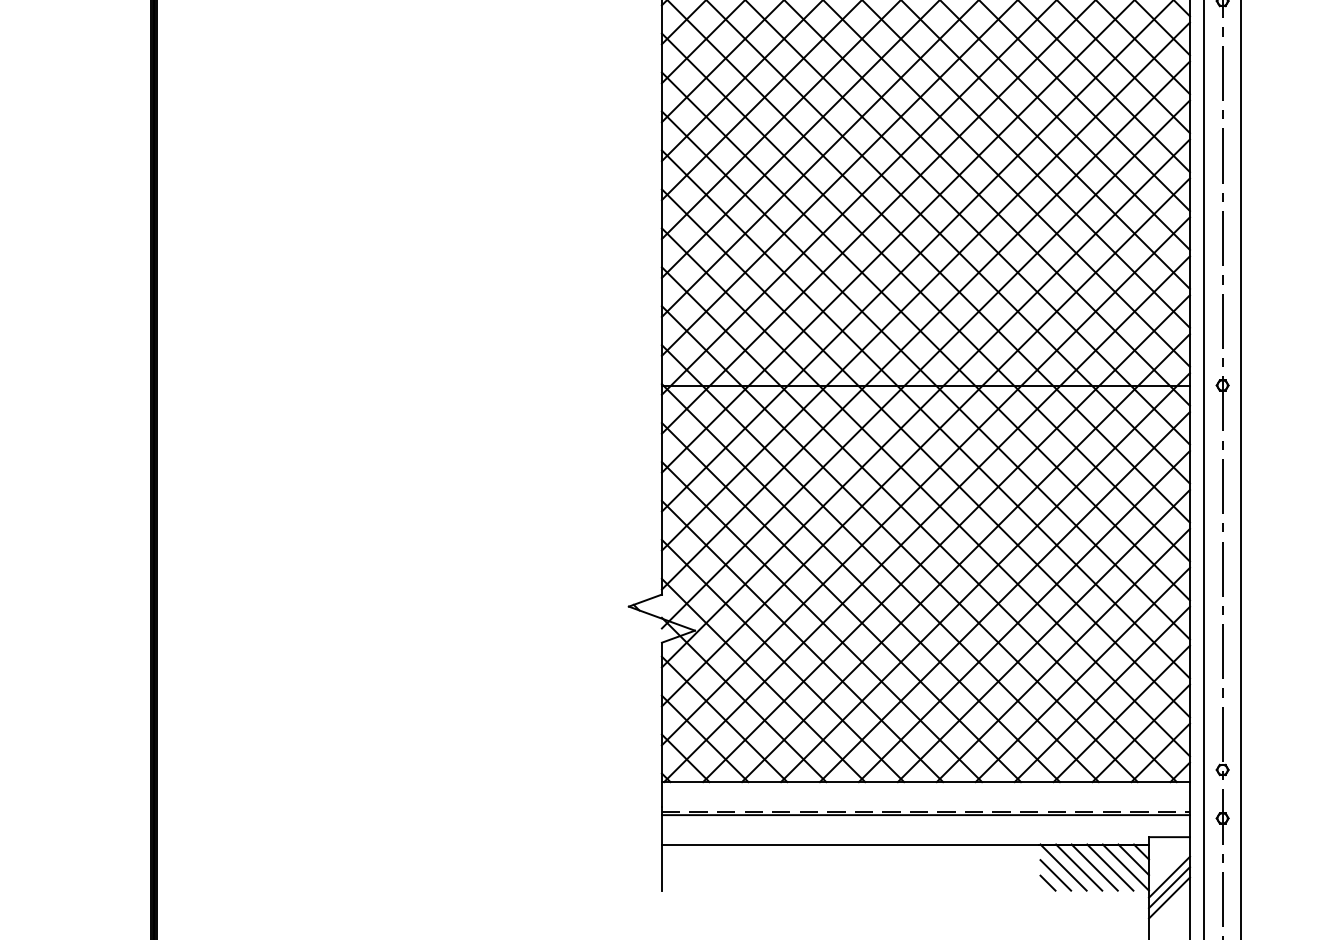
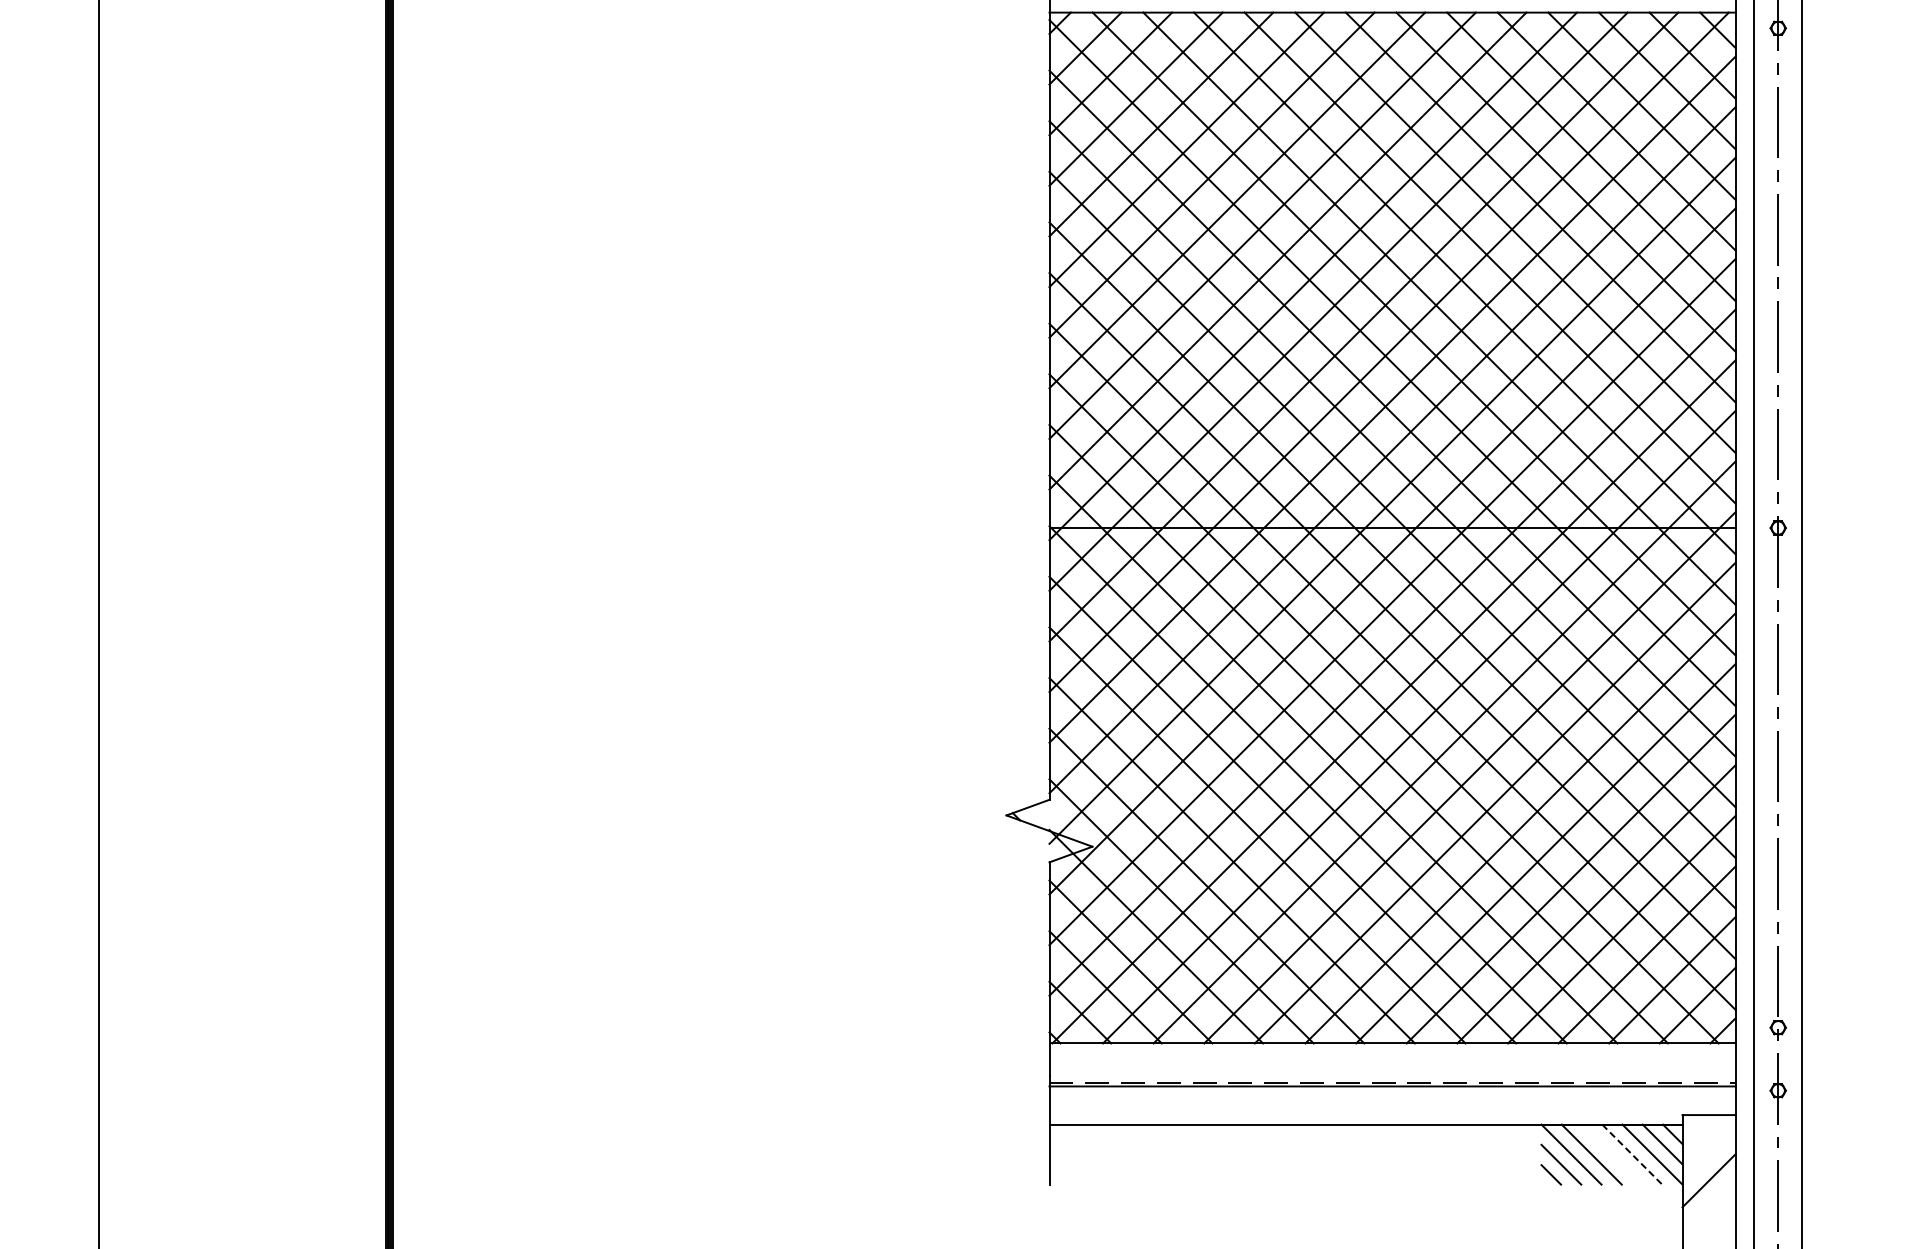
line: (1095, 867) -> (1612, 1154), removed
line: (1110, 867) -> (1632, 1154), solid -> dashed
line: (1168, 876) -> (1708, 1166), removed
line: (1168, 897) -> (1708, 1193), removed

